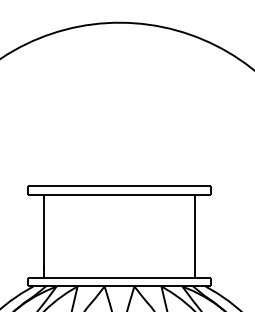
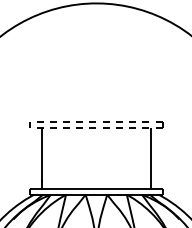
line: (118, 186) -> (95, 122), solid -> dashed
line: (118, 195) -> (95, 128), solid -> dashed

